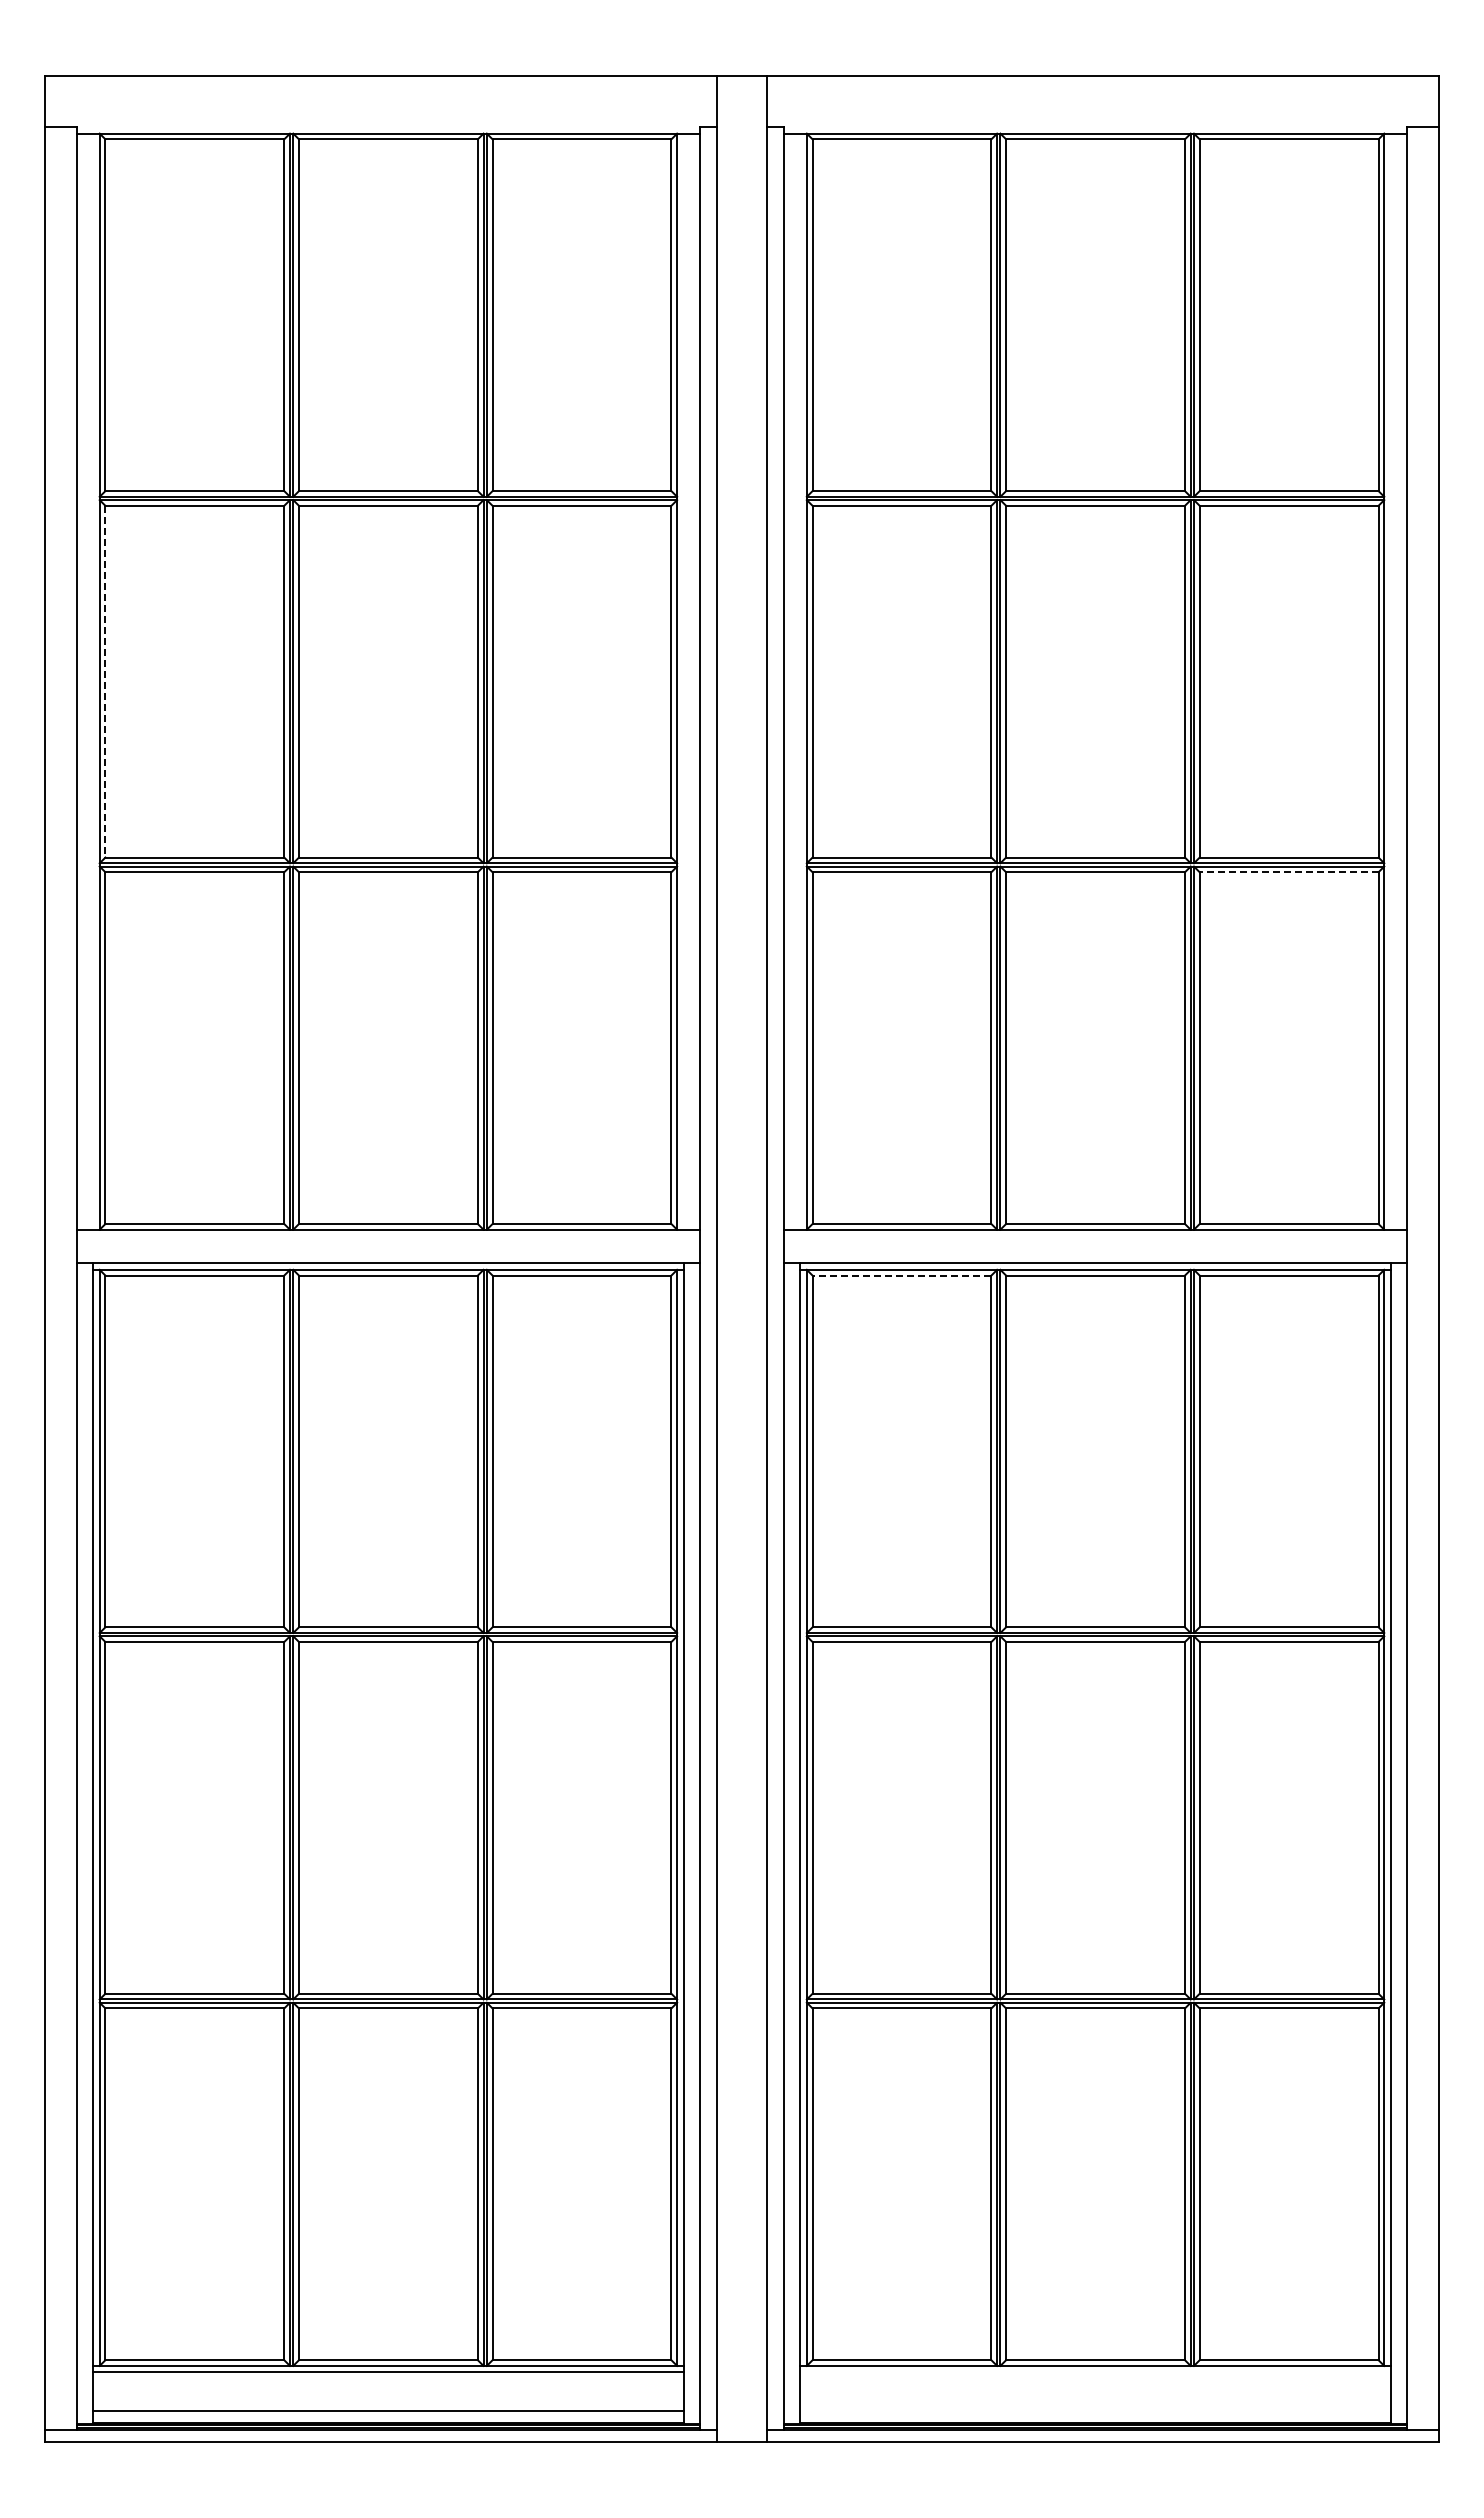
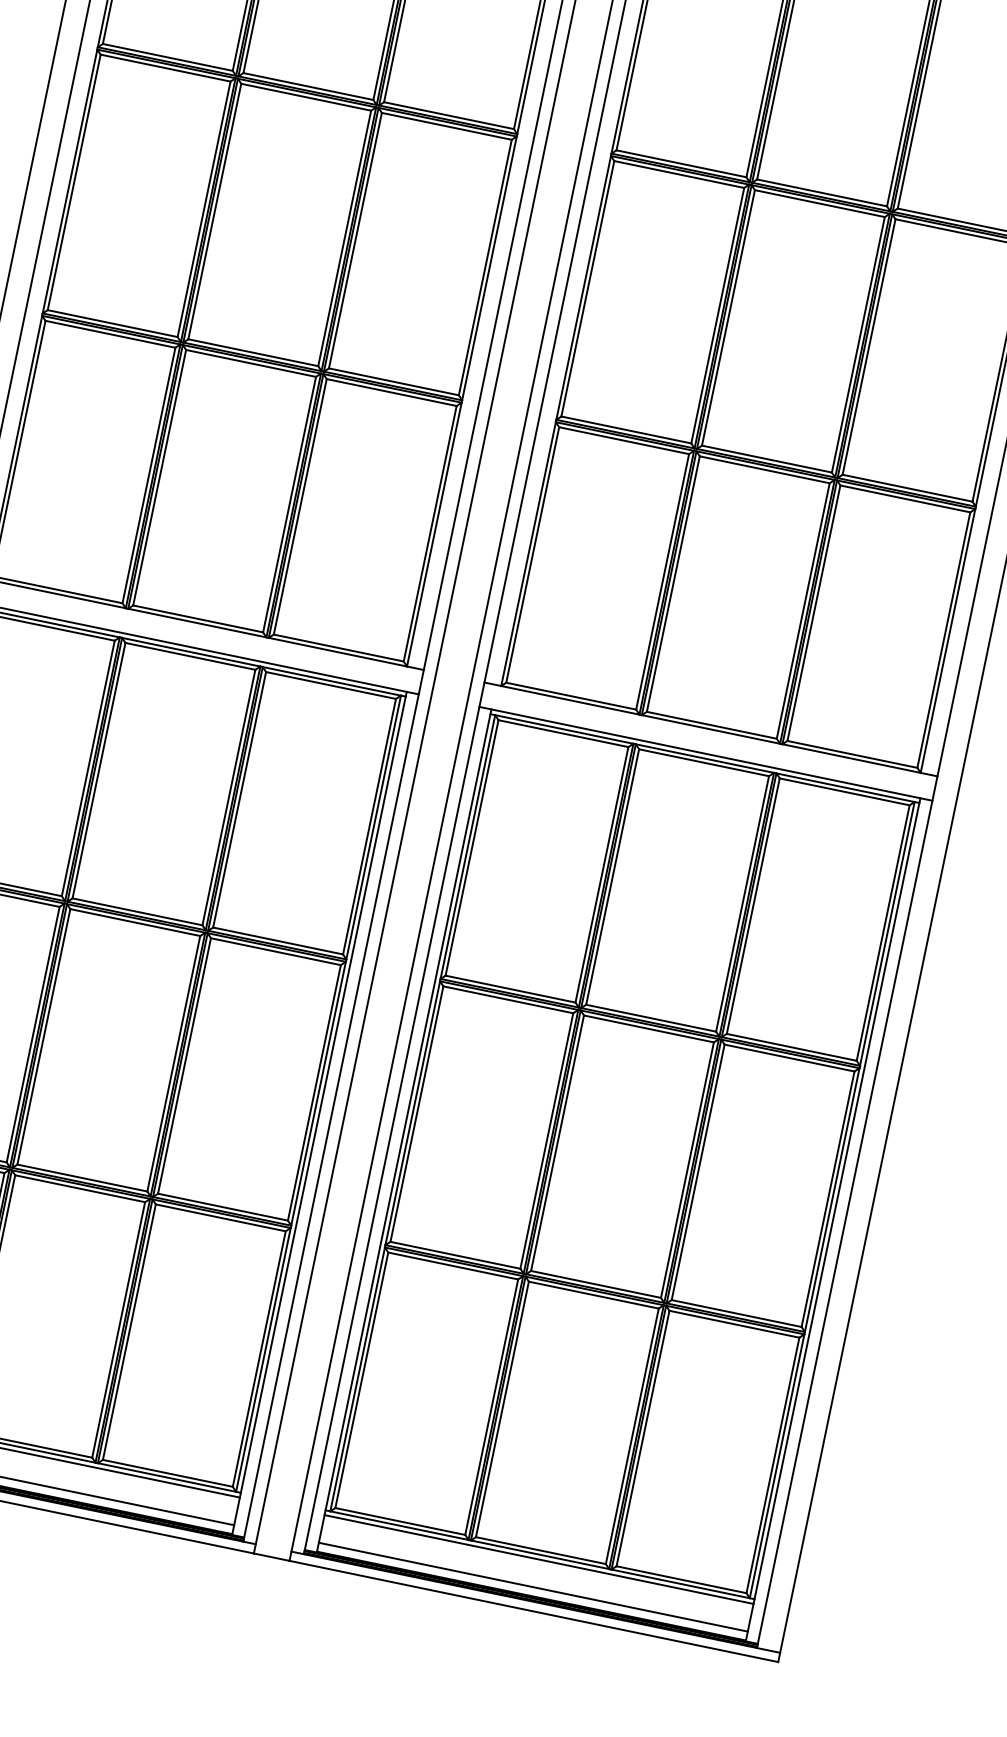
line: (105, 681) -> (74, 182), dashed -> solid
line: (1288, 872) -> (904, 498), dashed -> solid
line: (901, 1275) -> (563, 733), dashed -> solid
line: (1095, 2372) -> (539, 1559), added
line: (1095, 2410) -> (533, 1587), added

